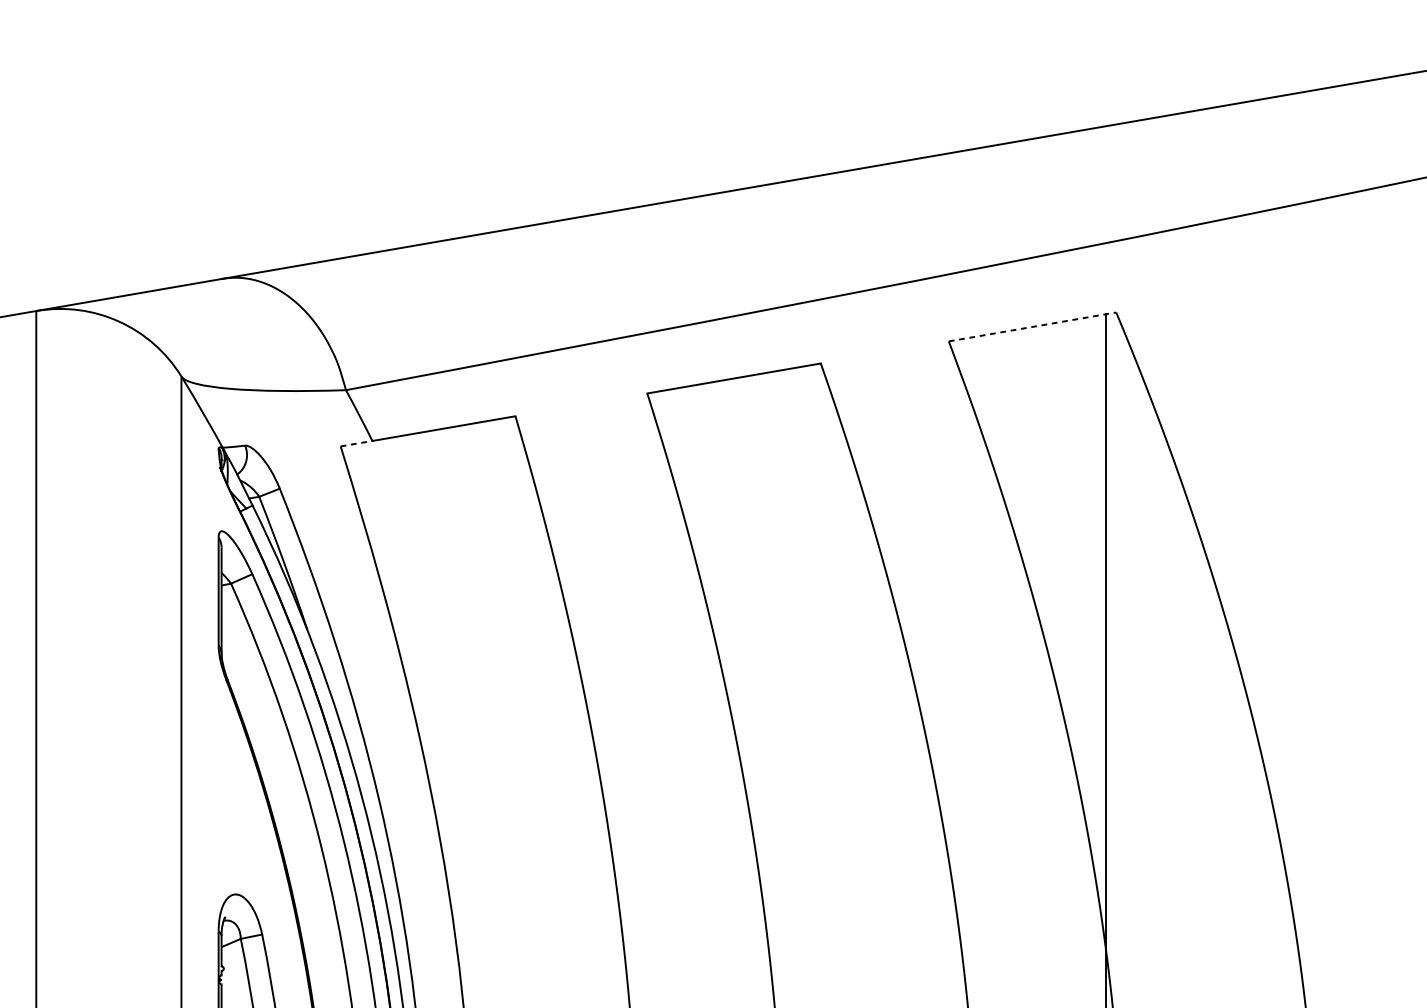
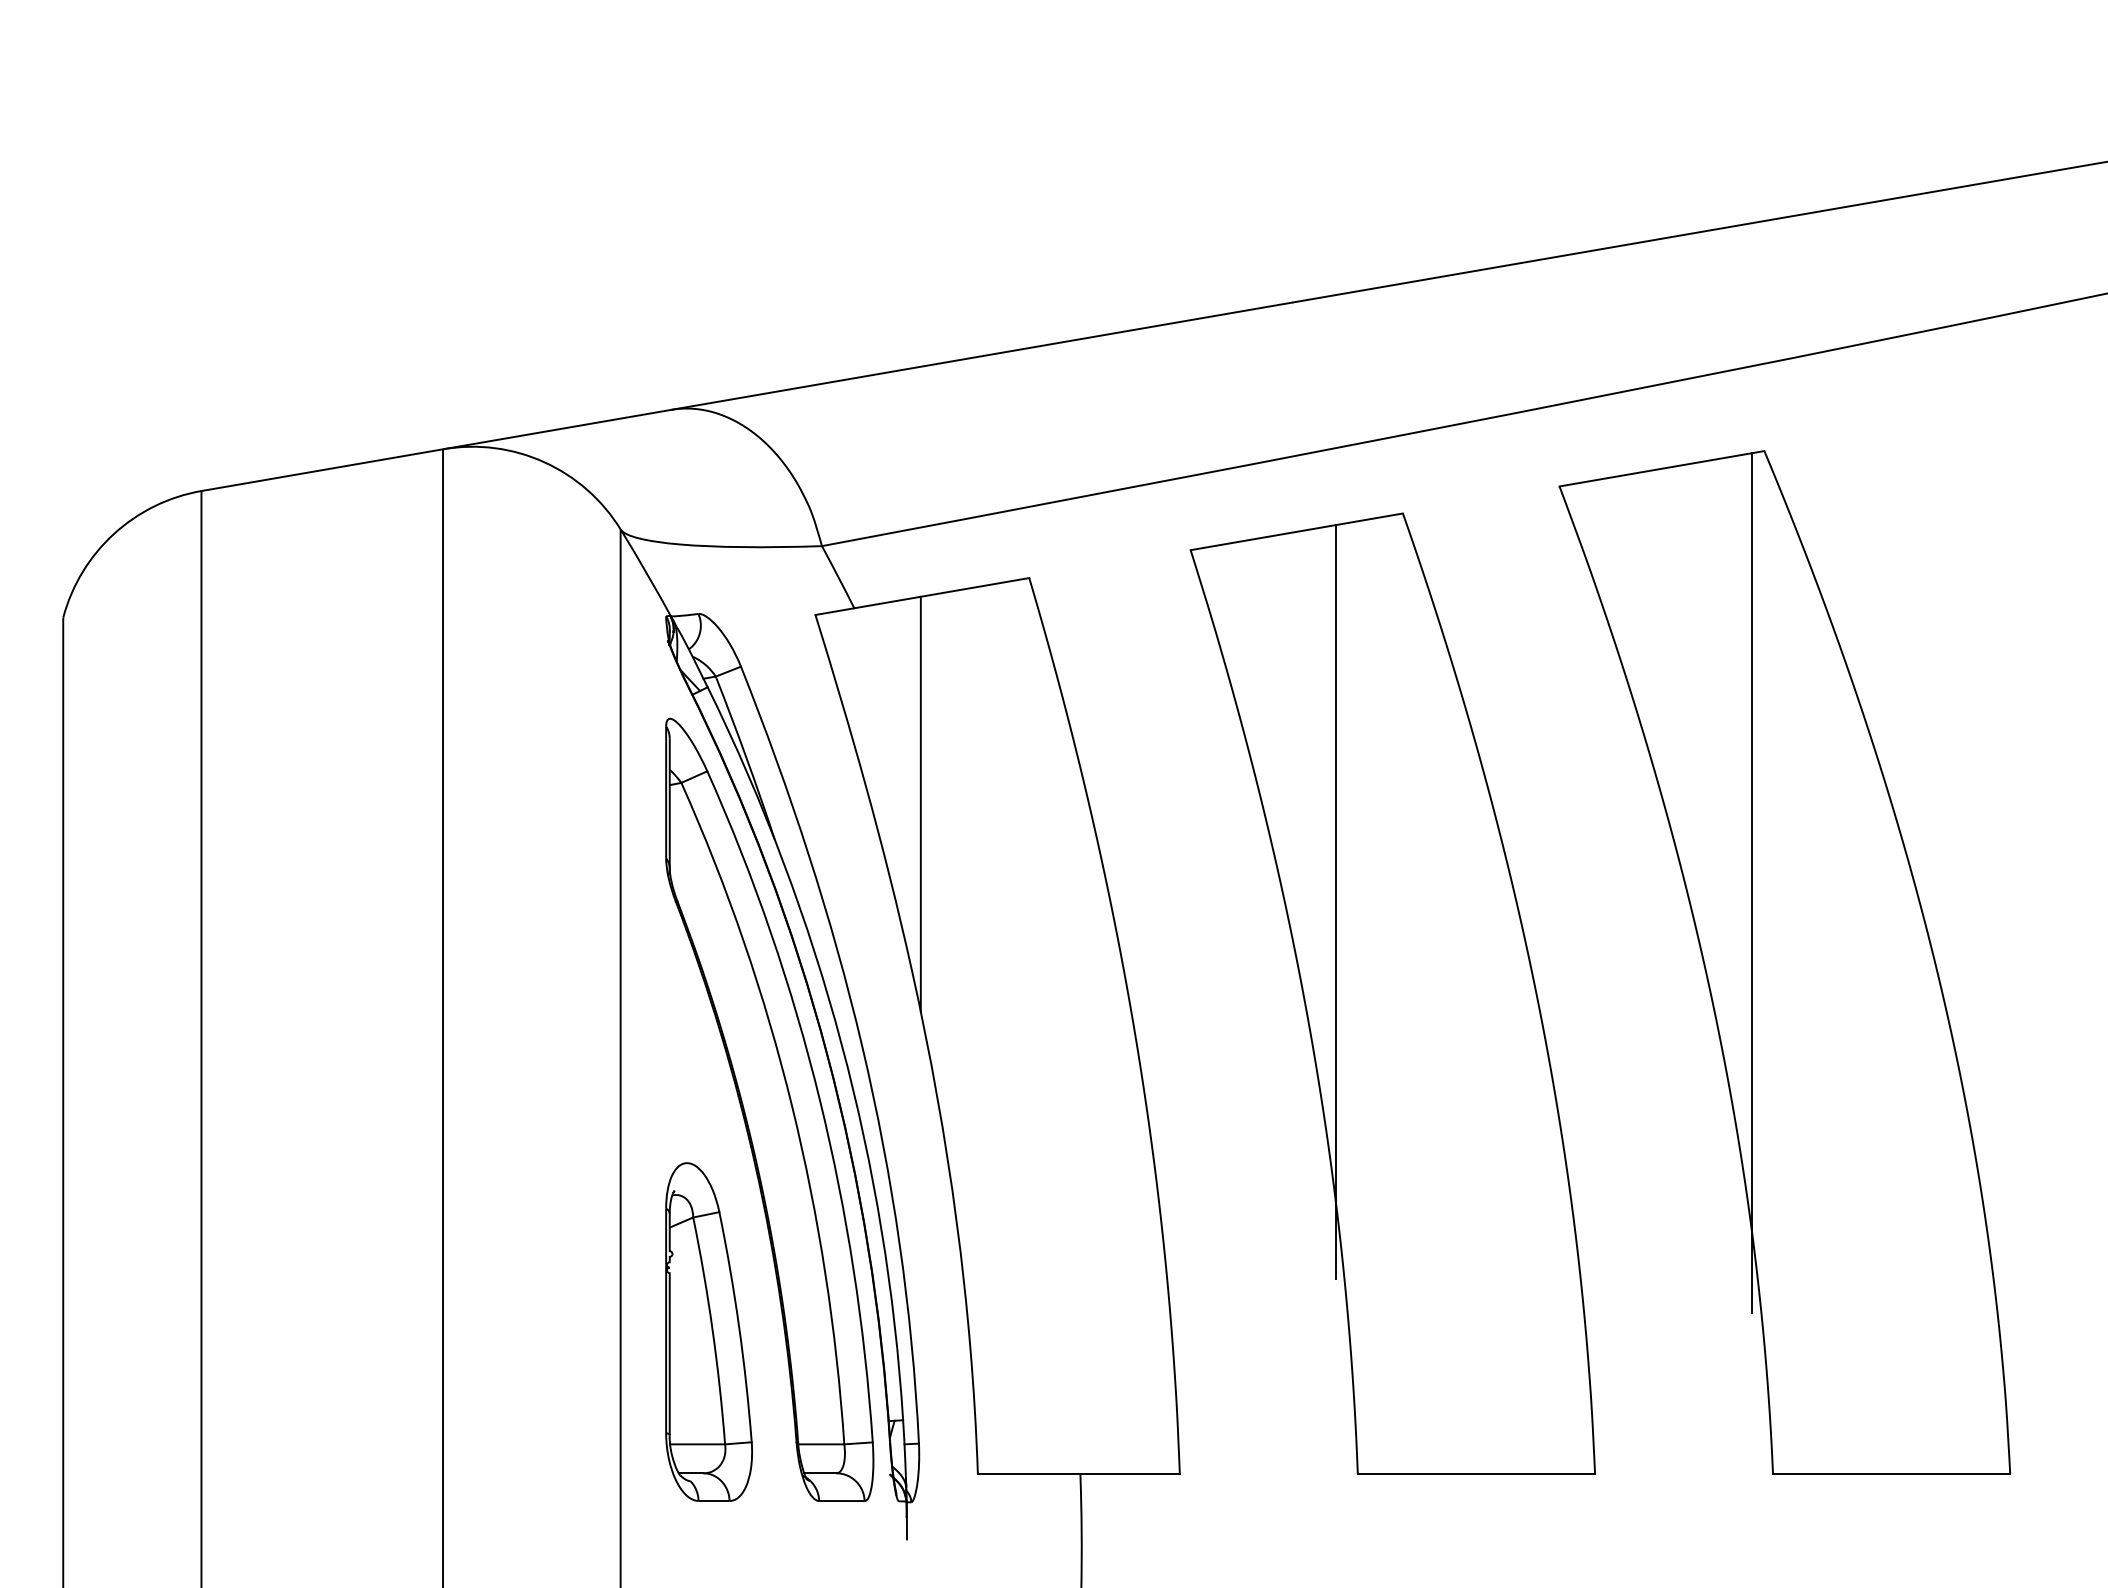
line: (1032, 326) -> (1661, 468), dashed -> solid
line: (356, 443) -> (834, 611), dashed -> solid
line: (426, 600) -> (920, 803), added
line: (766, 681) -> (1336, 902), added

